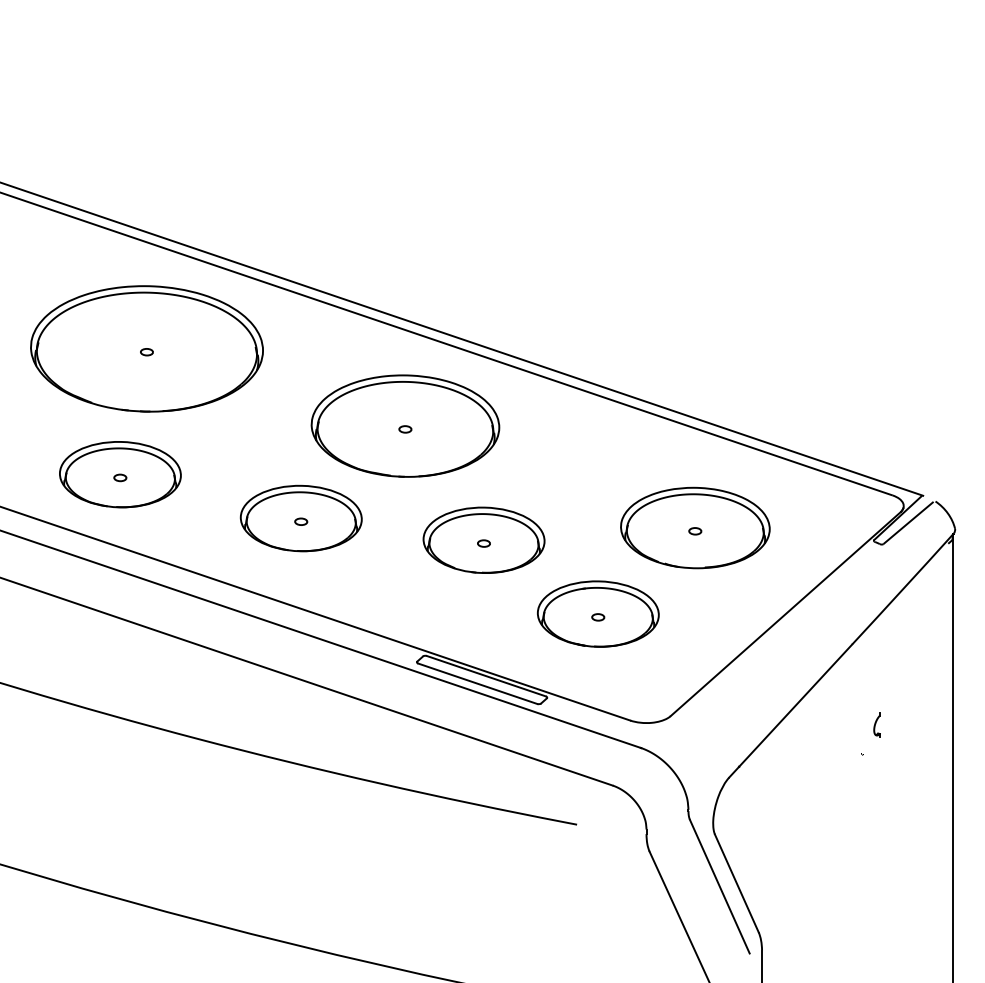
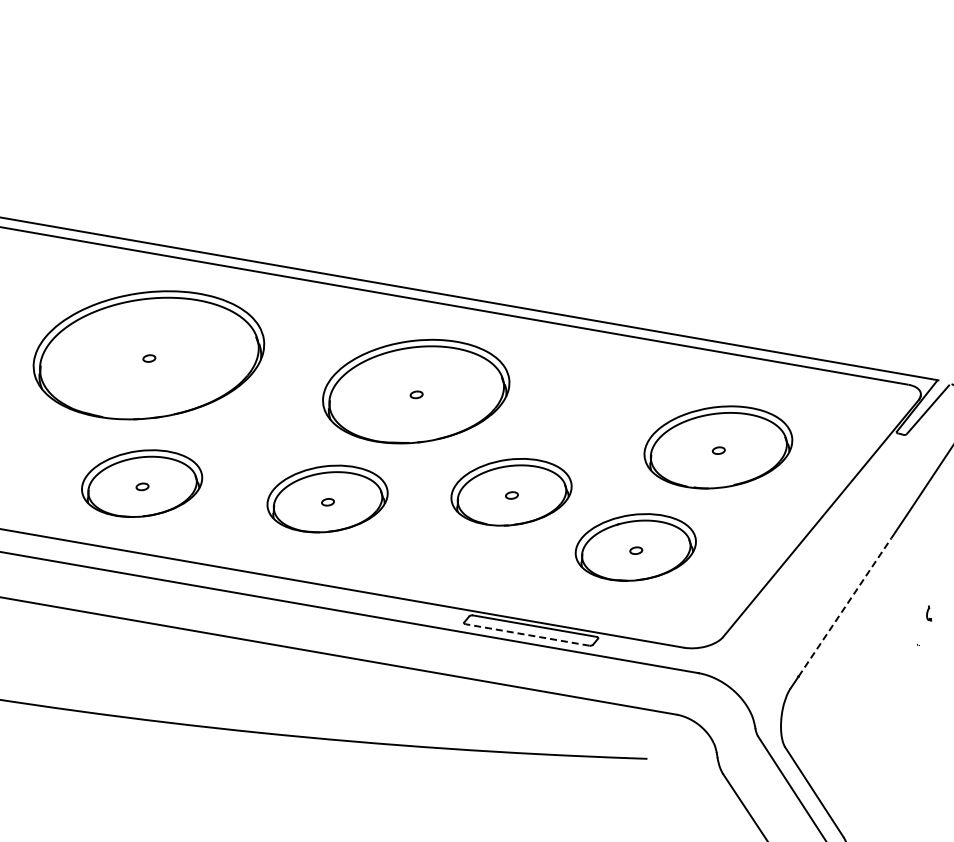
line: (477, 683) -> (527, 634), solid -> dashed
line: (795, 705) -> (844, 607), solid -> dashed
part: (876, 724) -> (927, 613), size x0.6

